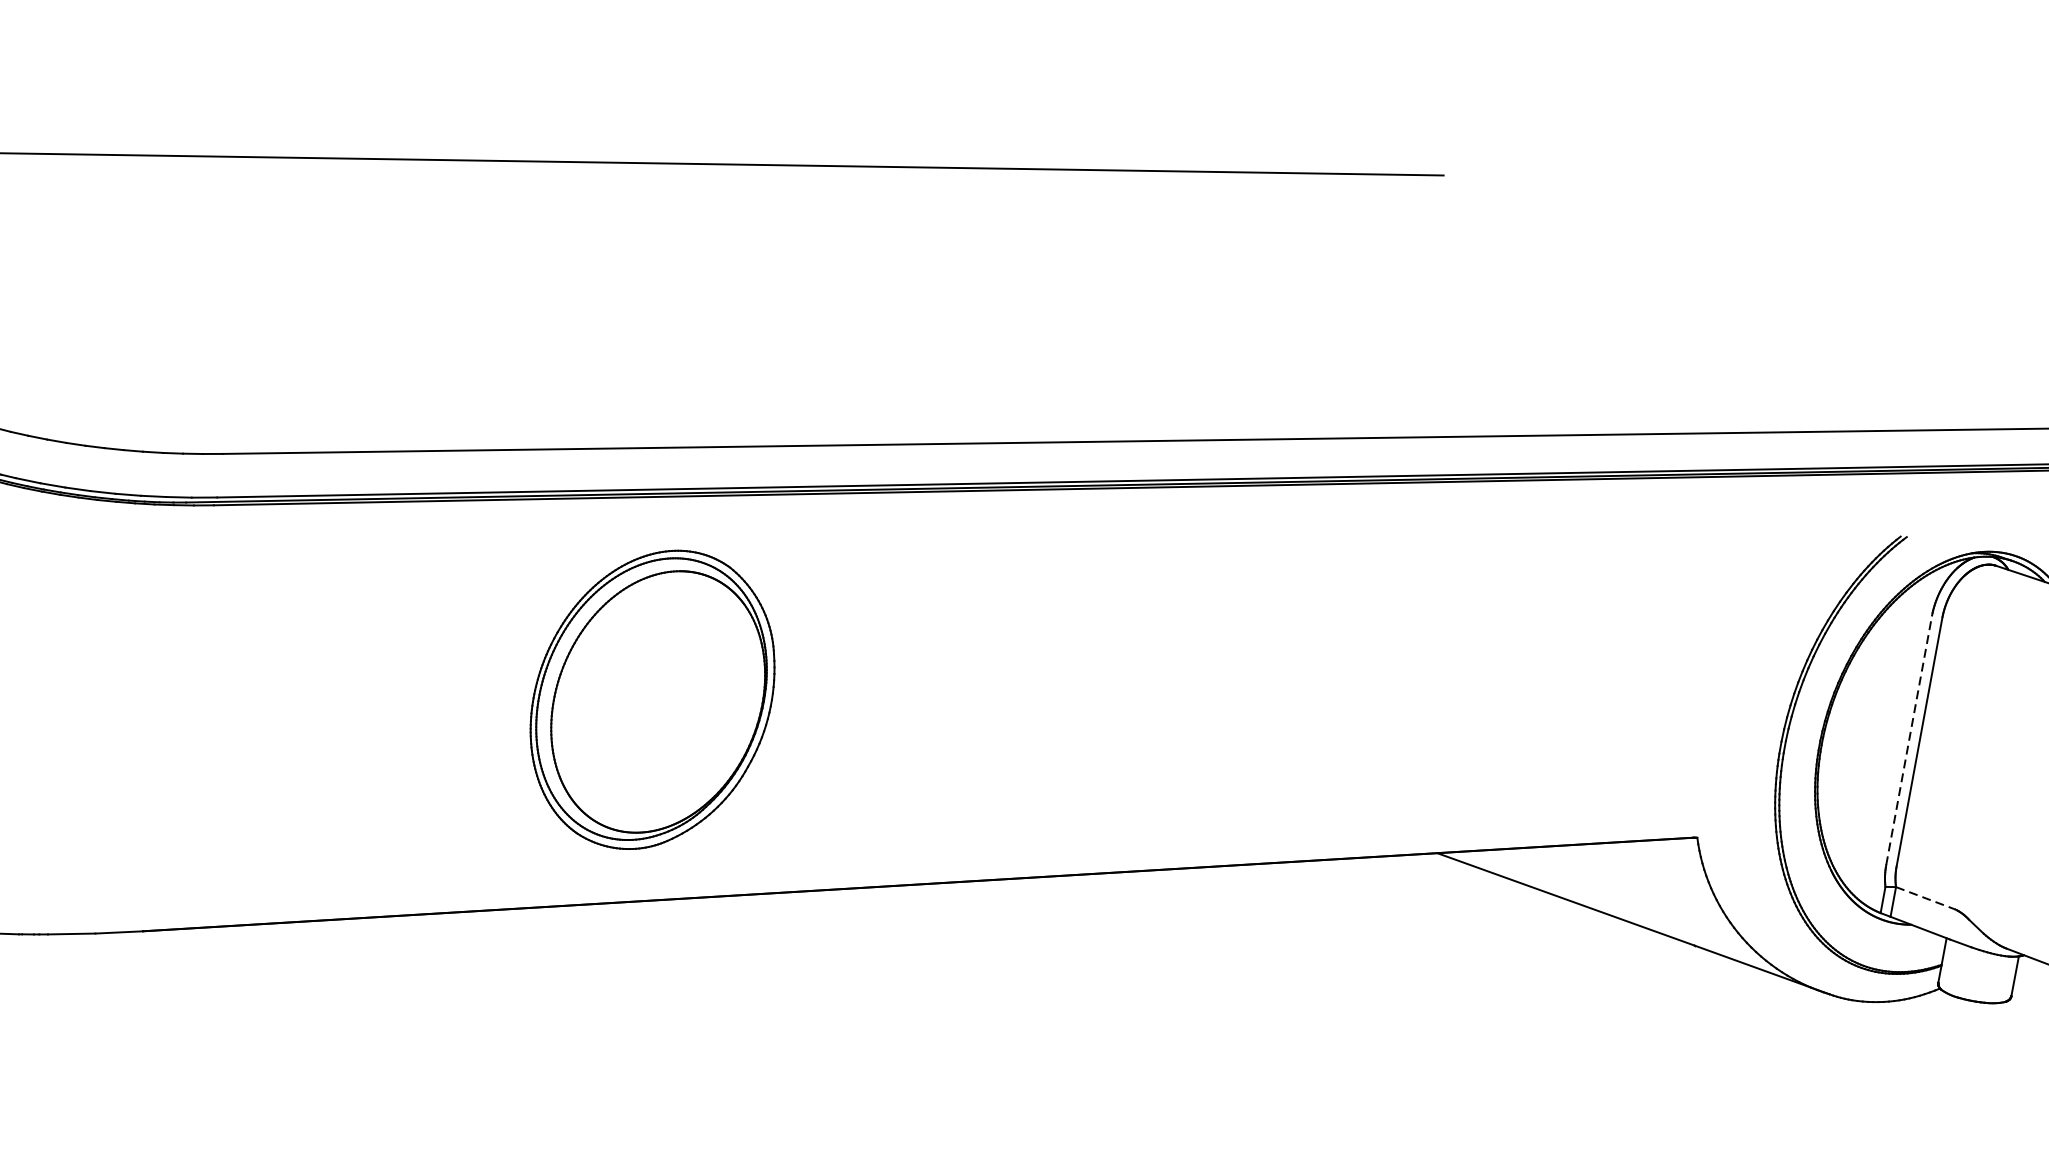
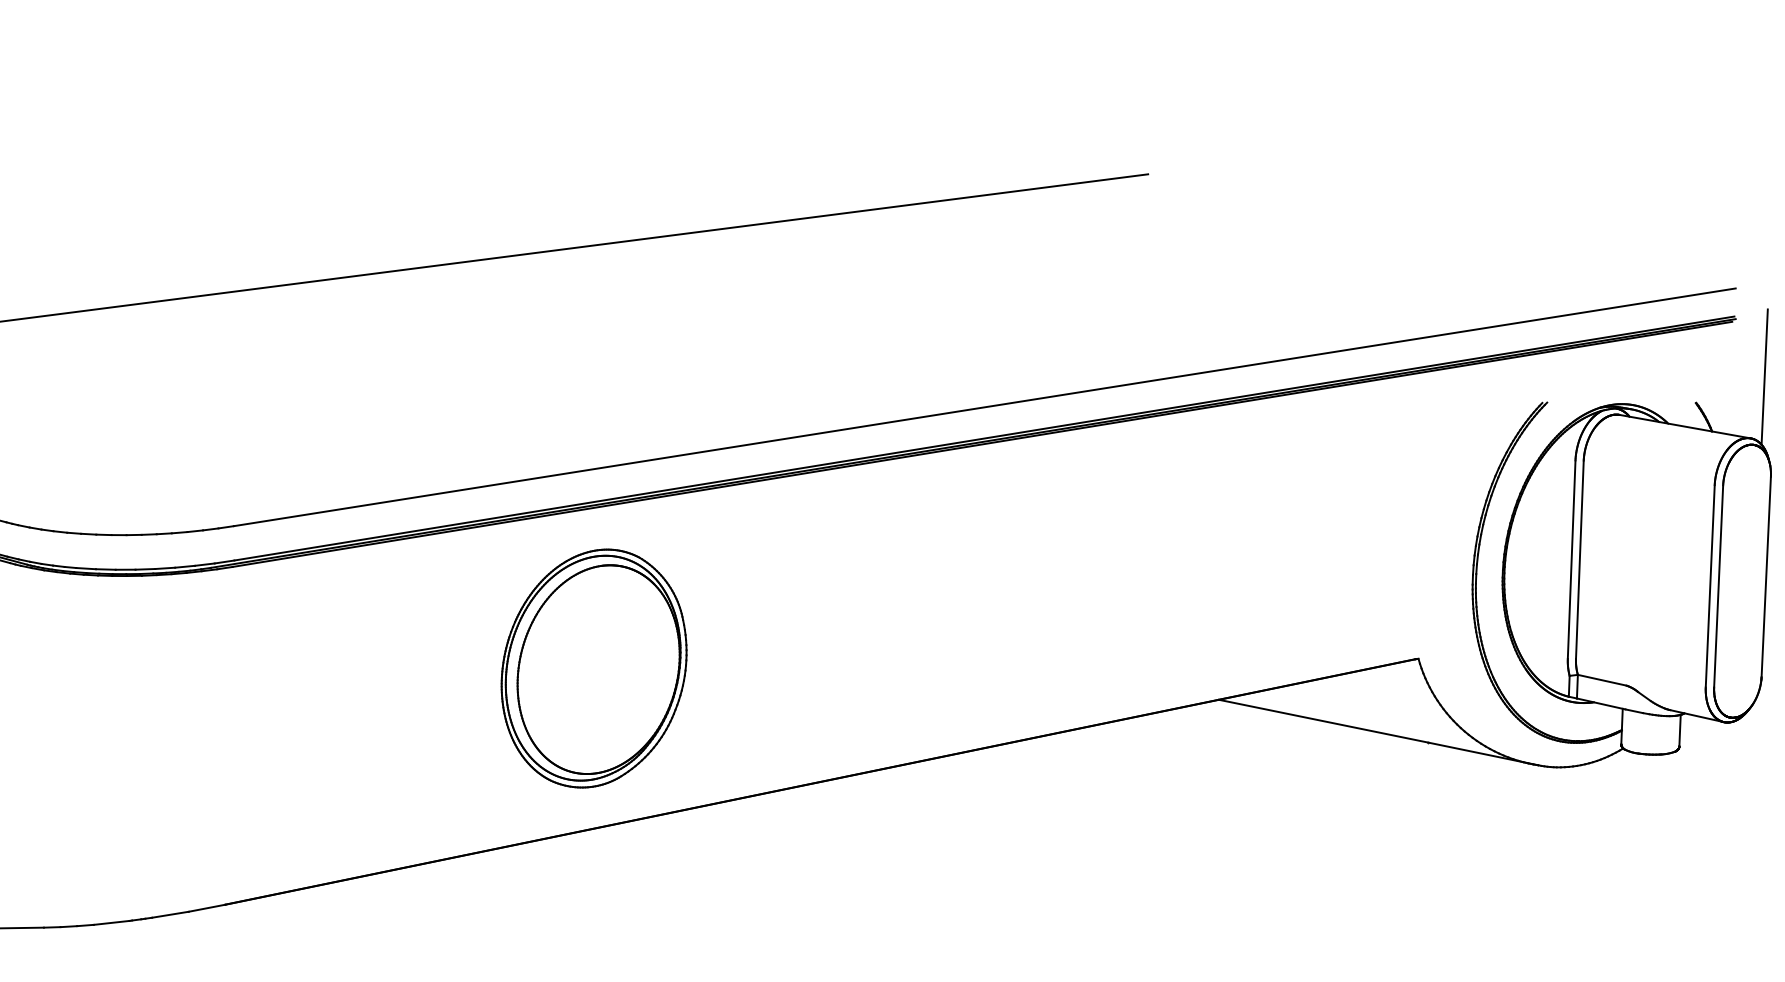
line: (1909, 739) -> (1571, 559), dashed -> solid
line: (1926, 898) -> (1602, 680), dashed -> solid

